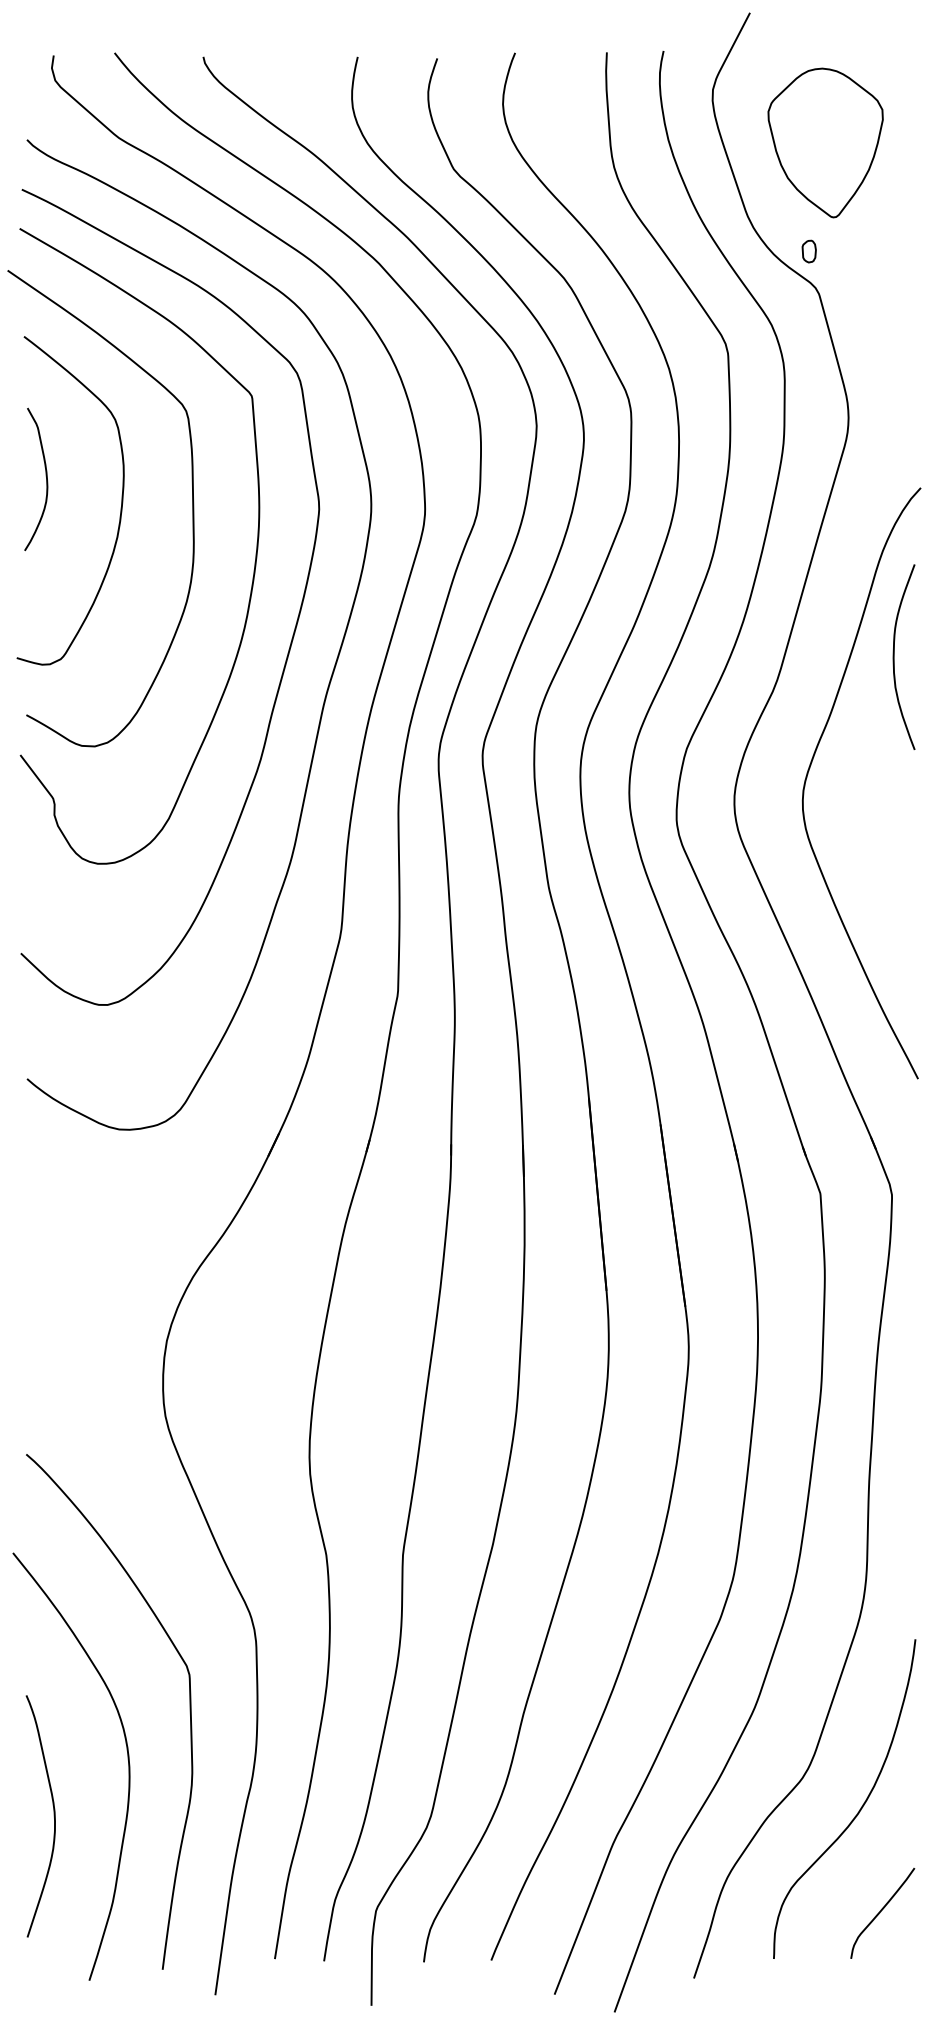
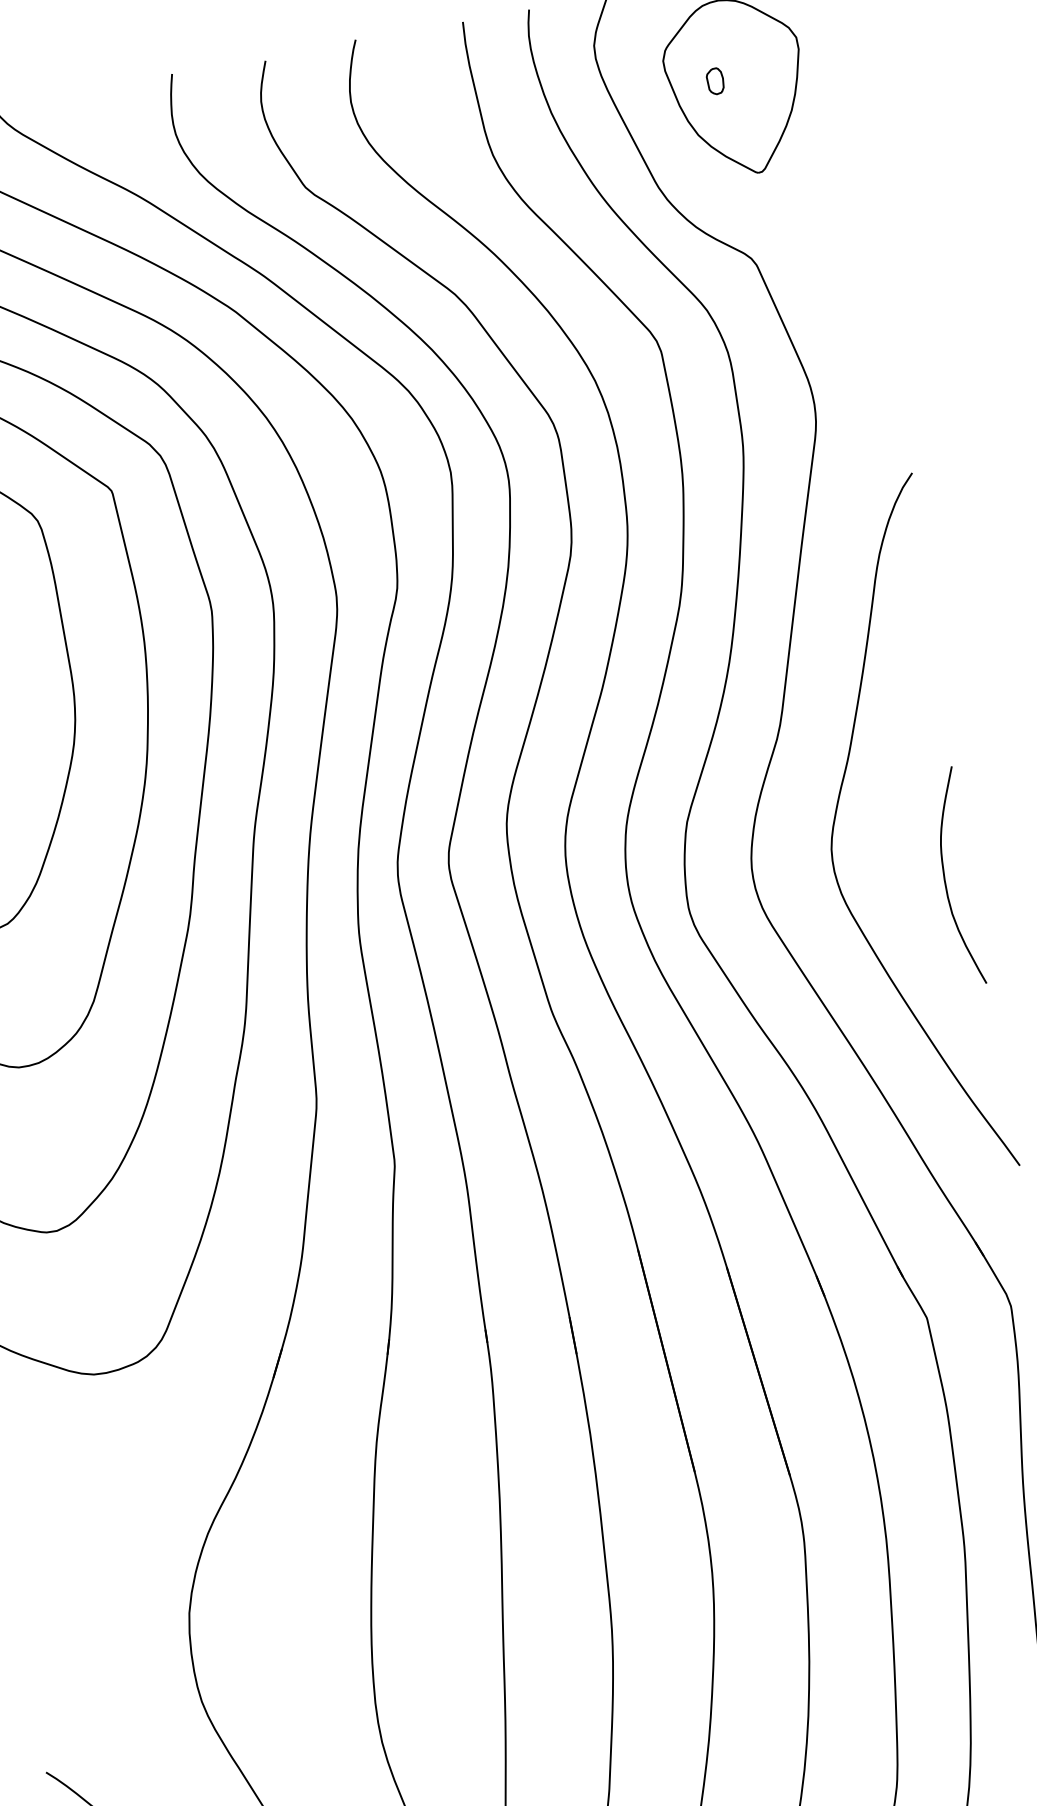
part: (808, 251) -> (714, 81), moved
curve: (894, 656) -> (945, 877), moved

